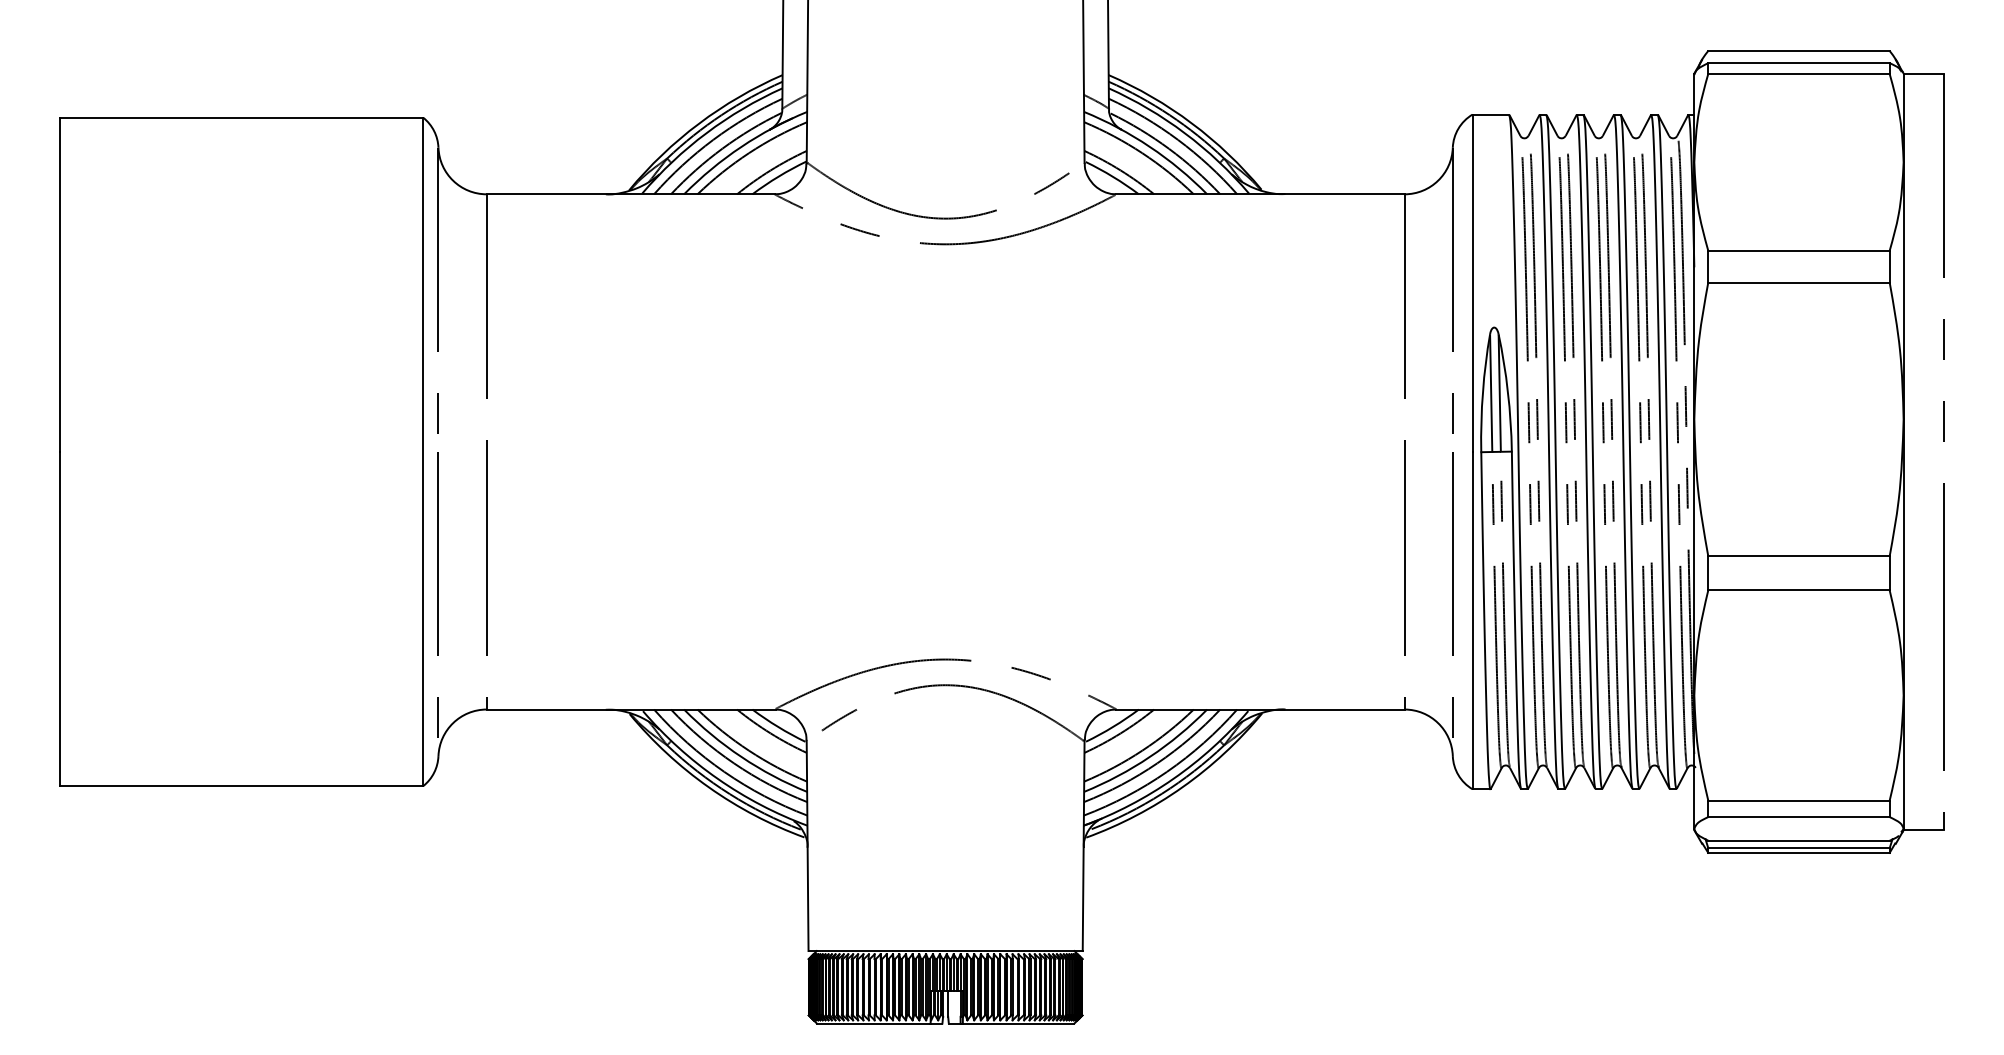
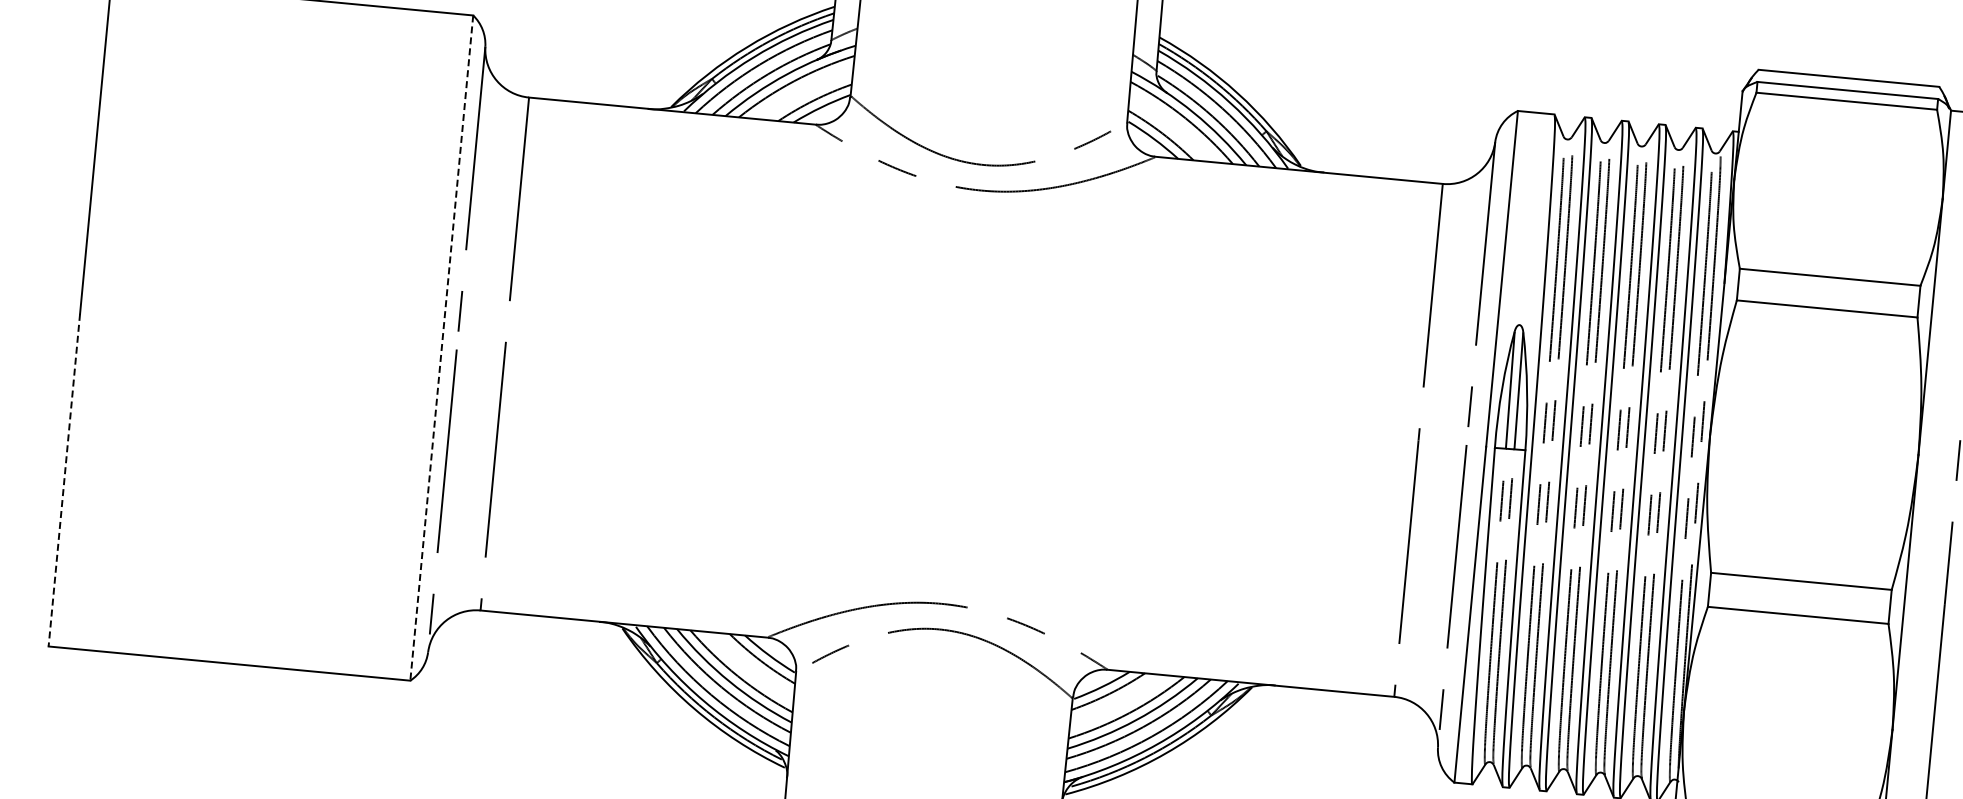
line: (423, 452) -> (441, 348), solid -> dashed
line: (60, 619) -> (64, 480), solid -> dashed

